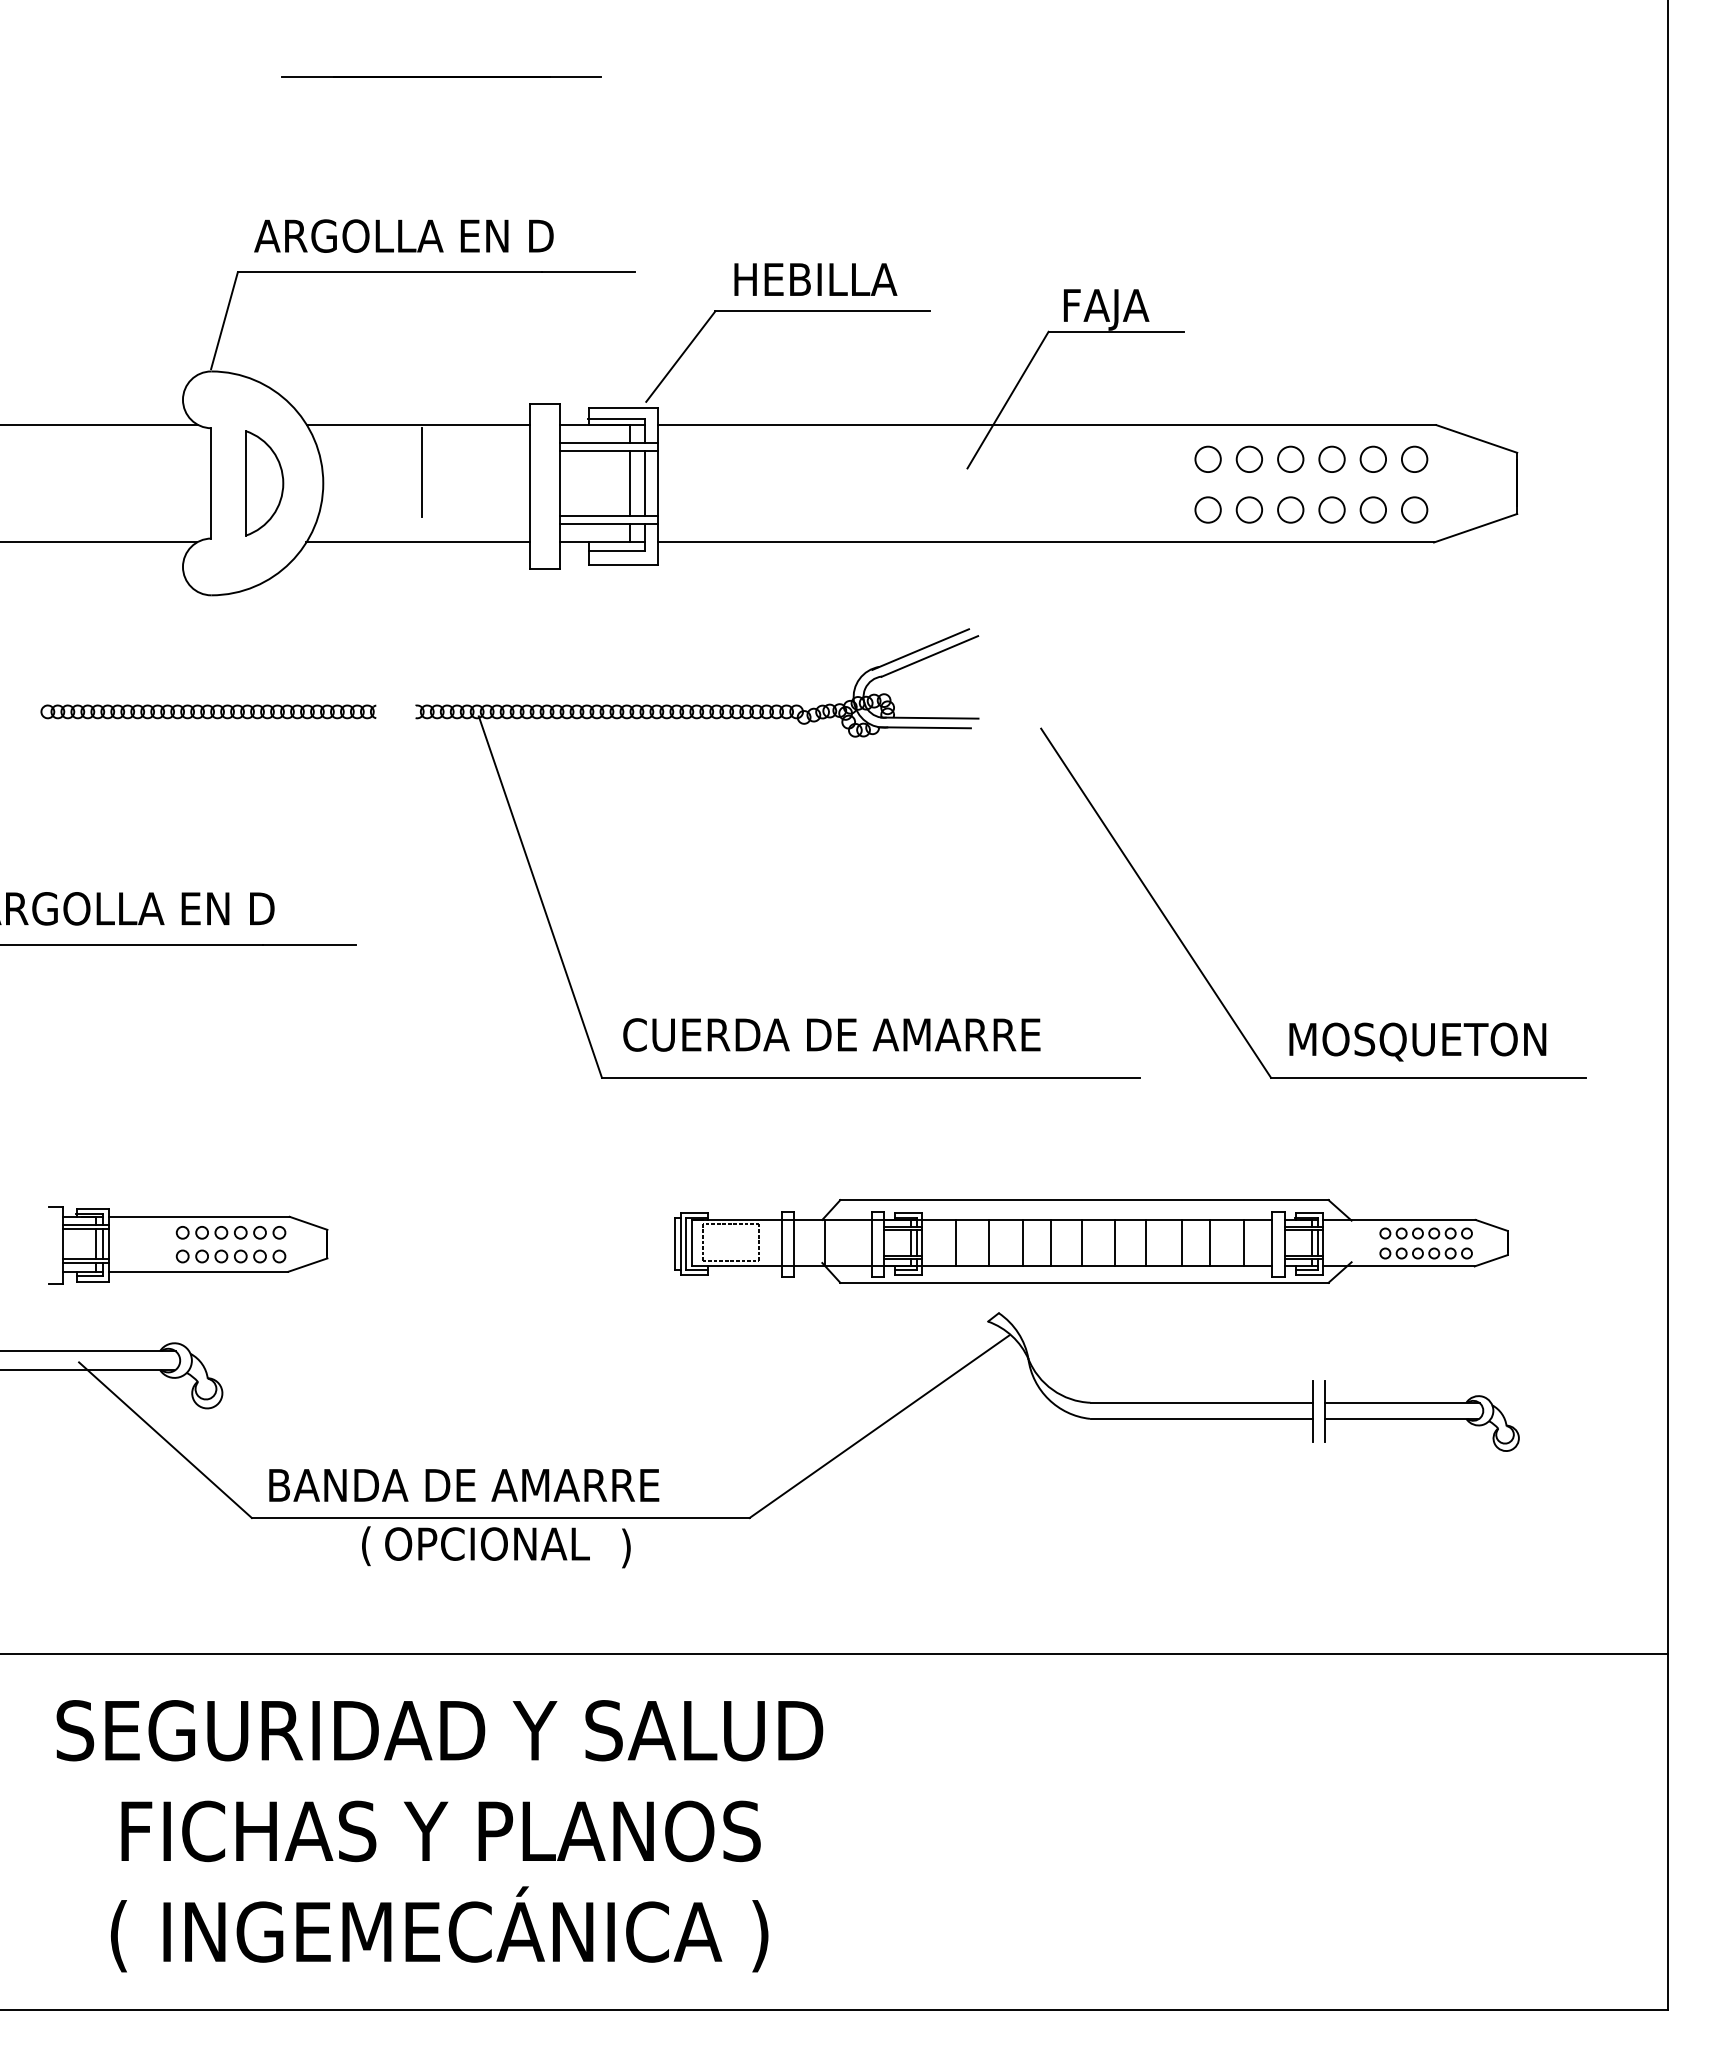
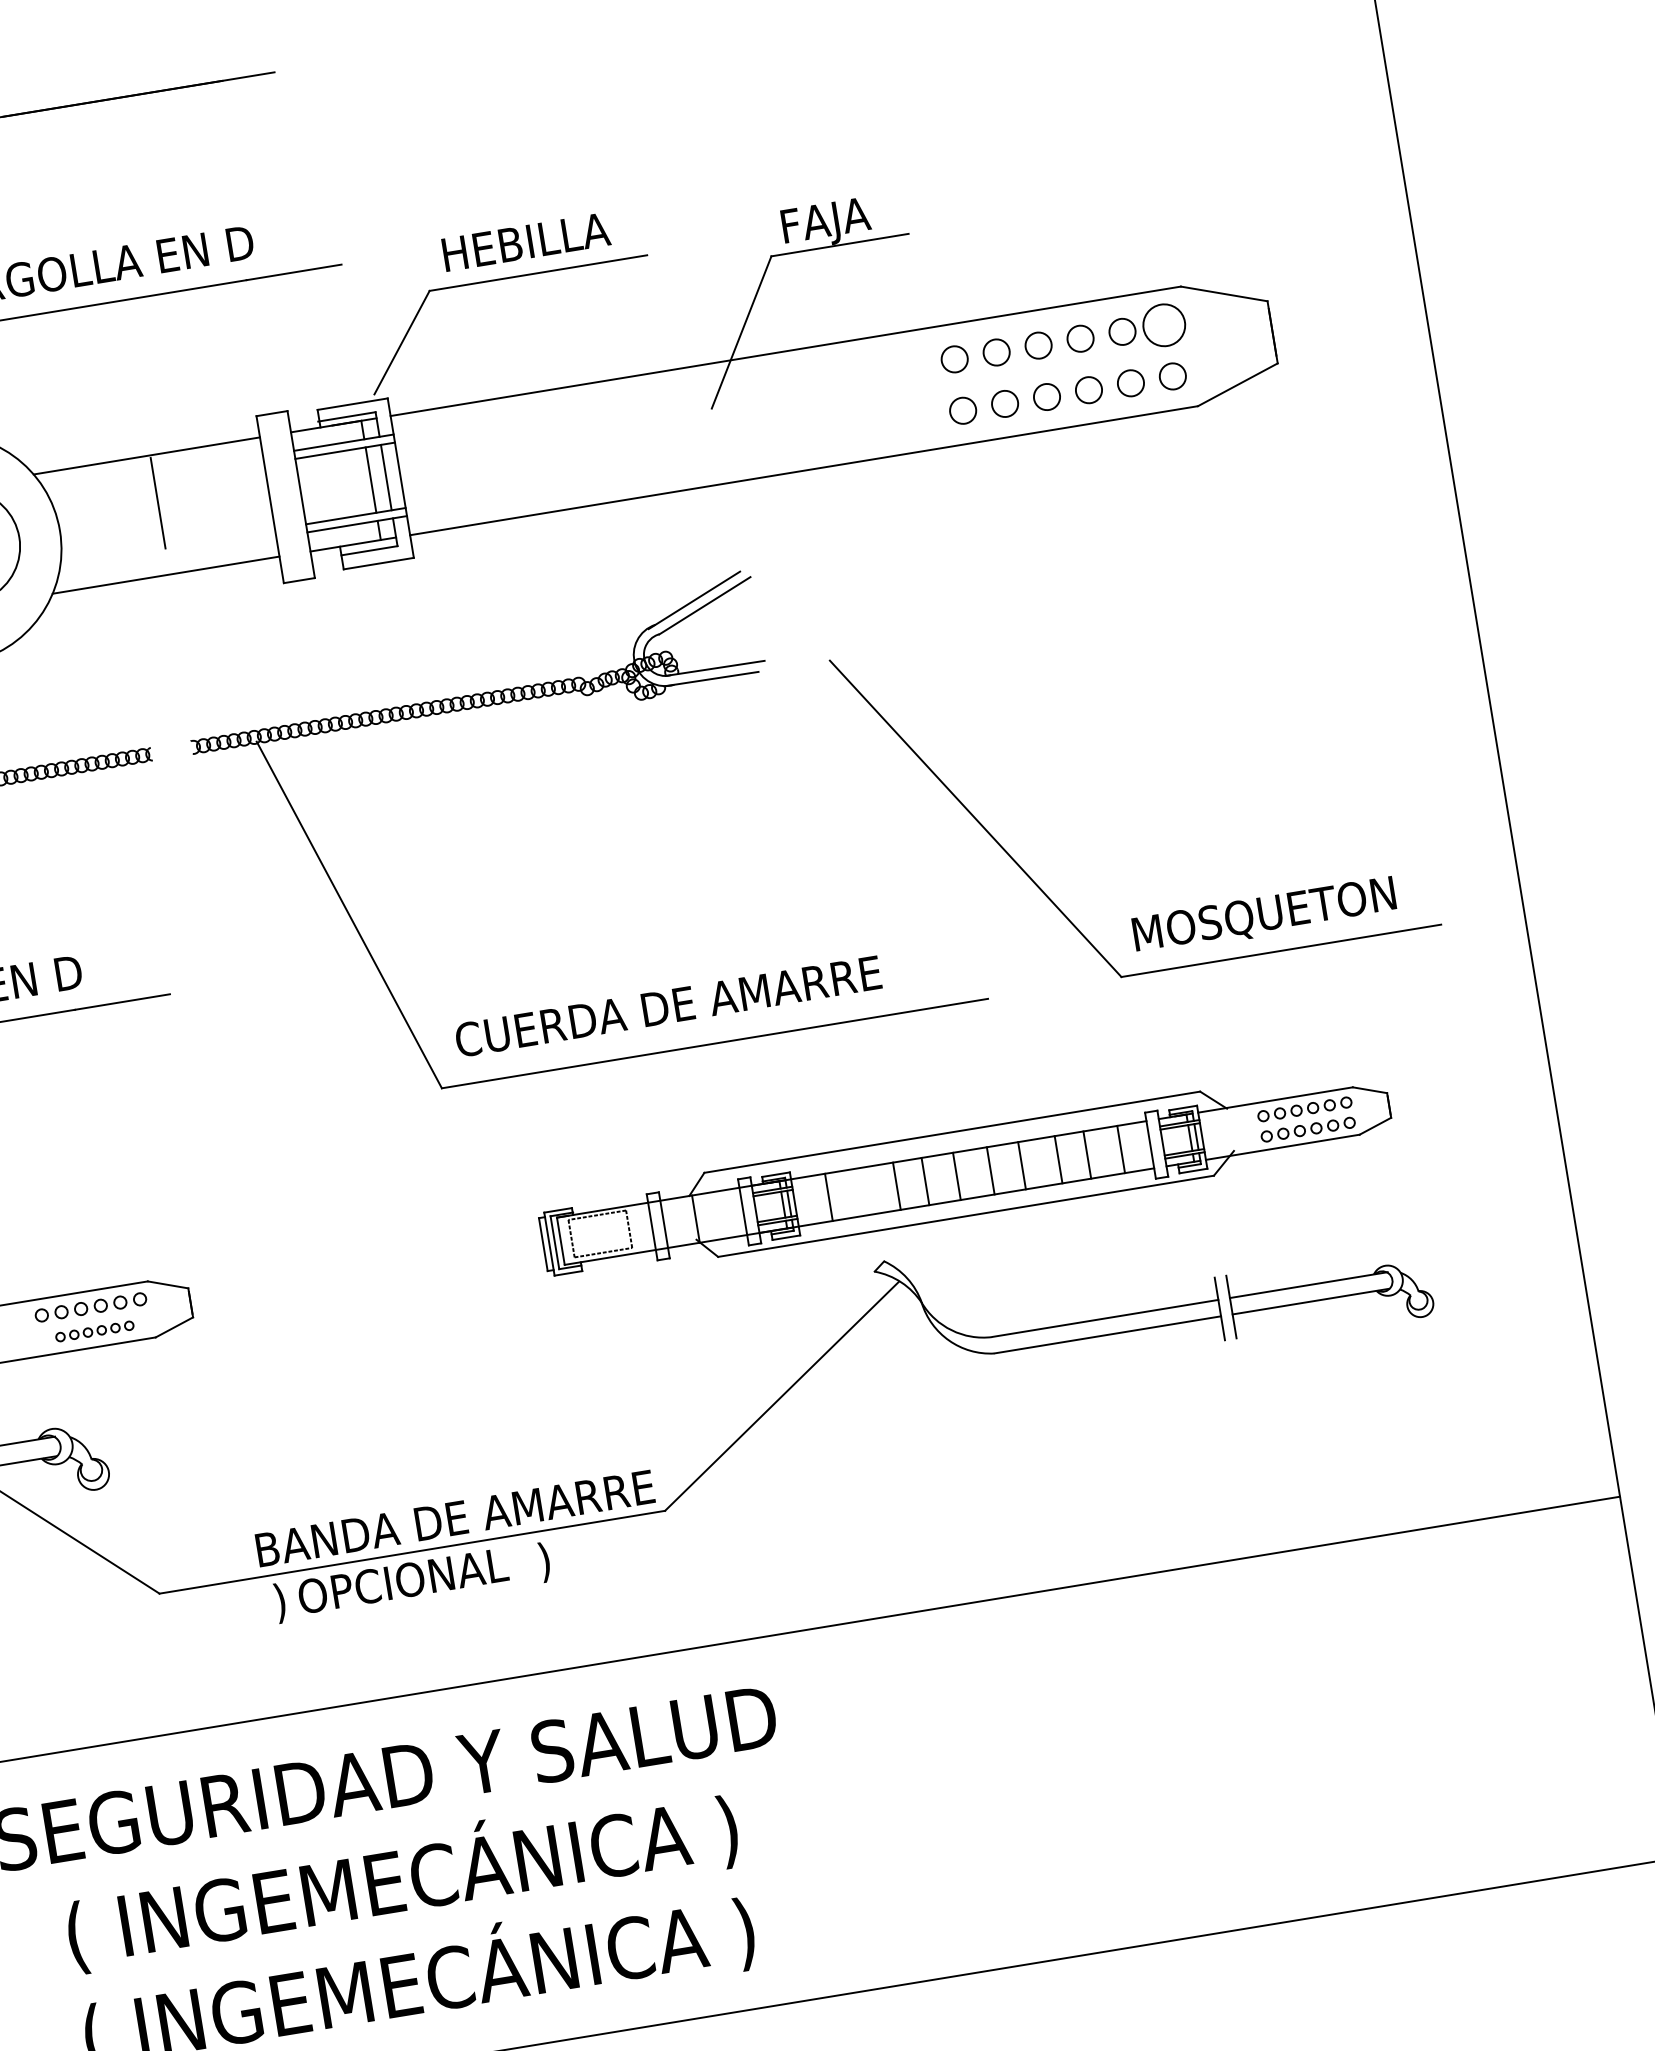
circle: (1414, 458) -> (1164, 324), size x1.6
line: (989, 1242) -> (862, 1191), removed
part: (230, 1256) -> (94, 1331), size x0.7
text: (464, 1485) -> (455, 1518), moved
text: (366, 1546) -> (280, 1603), ( -> )
text: (439, 1828) -> (401, 1877), FICHAS Y PLANOS -> ( INGEMECÁNICA )

